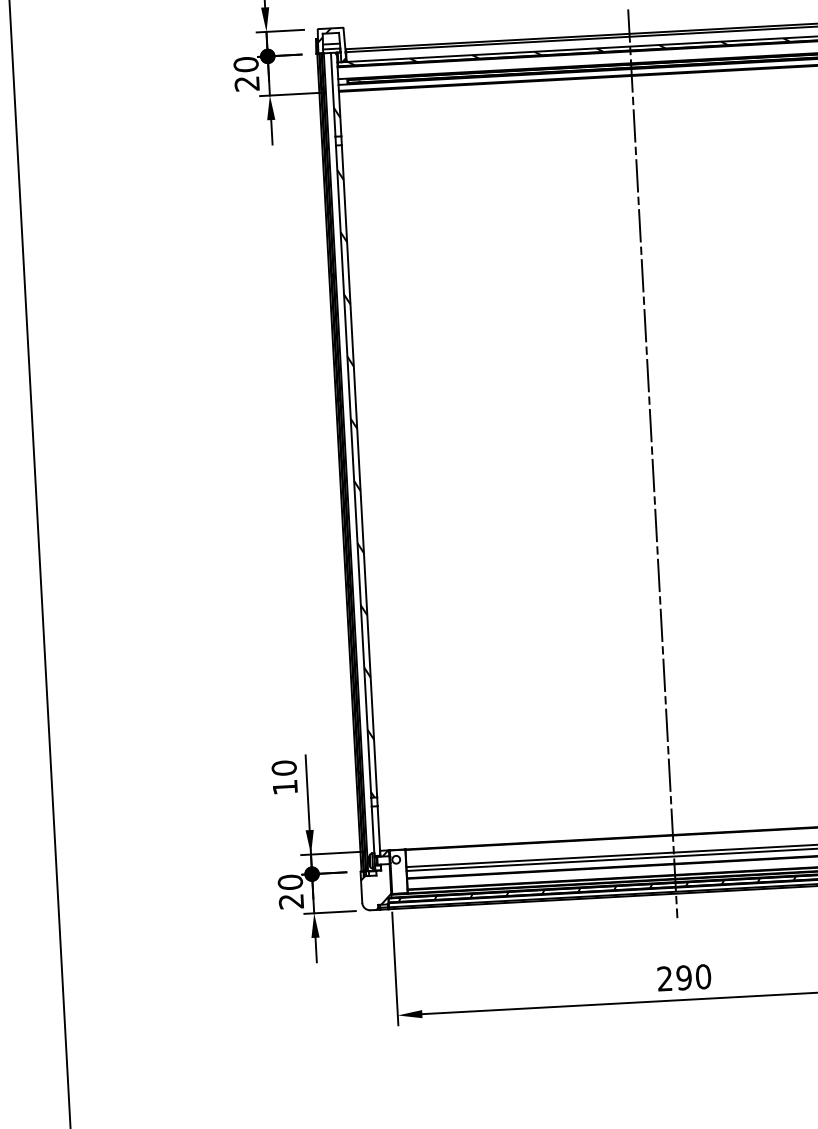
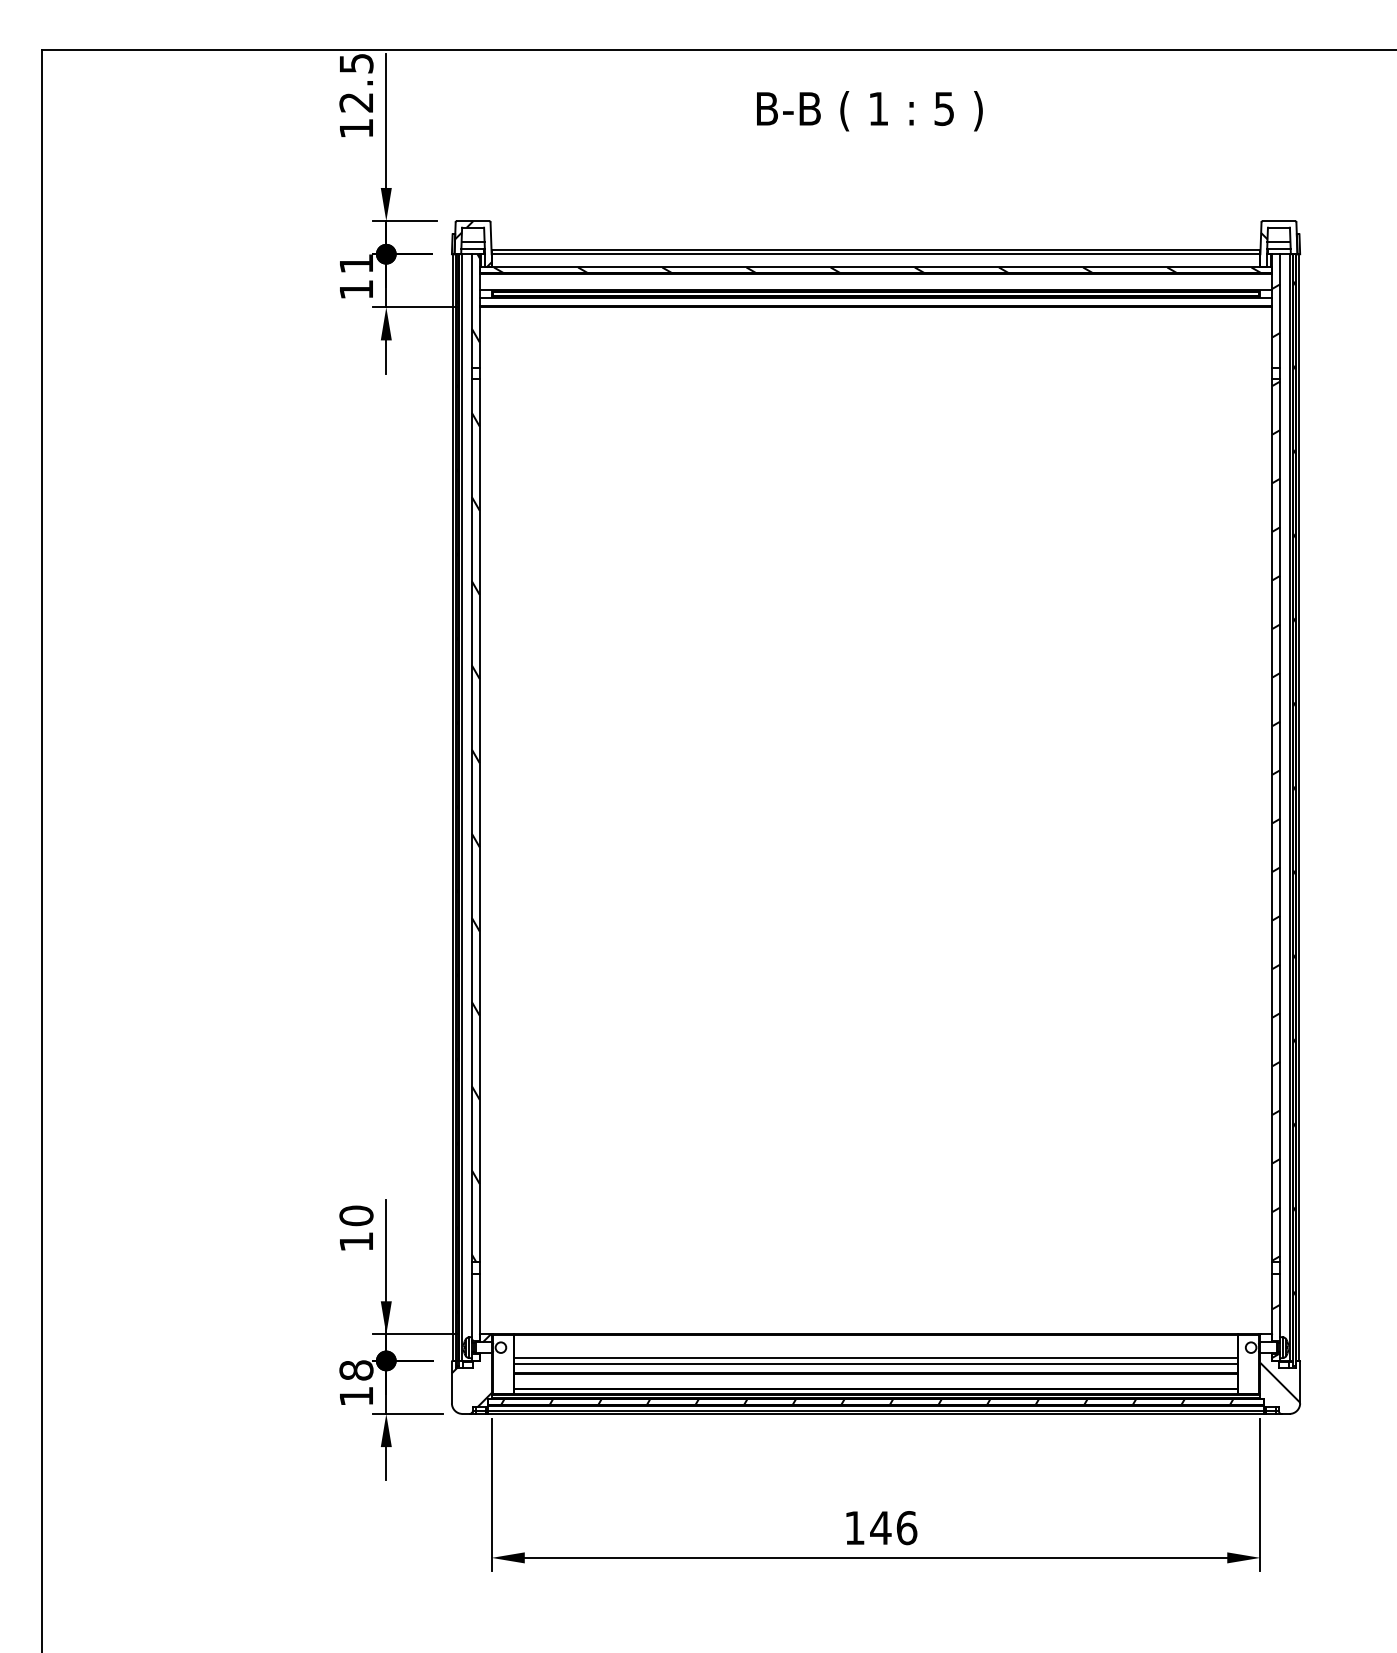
text: (246, 74) -> (356, 276), 20 -> 11
line: (653, 464) -> (876, 832), removed
text: (290, 892) -> (356, 1383), 20 -> 18
text: (684, 978) -> (881, 1528), 290 -> 146

